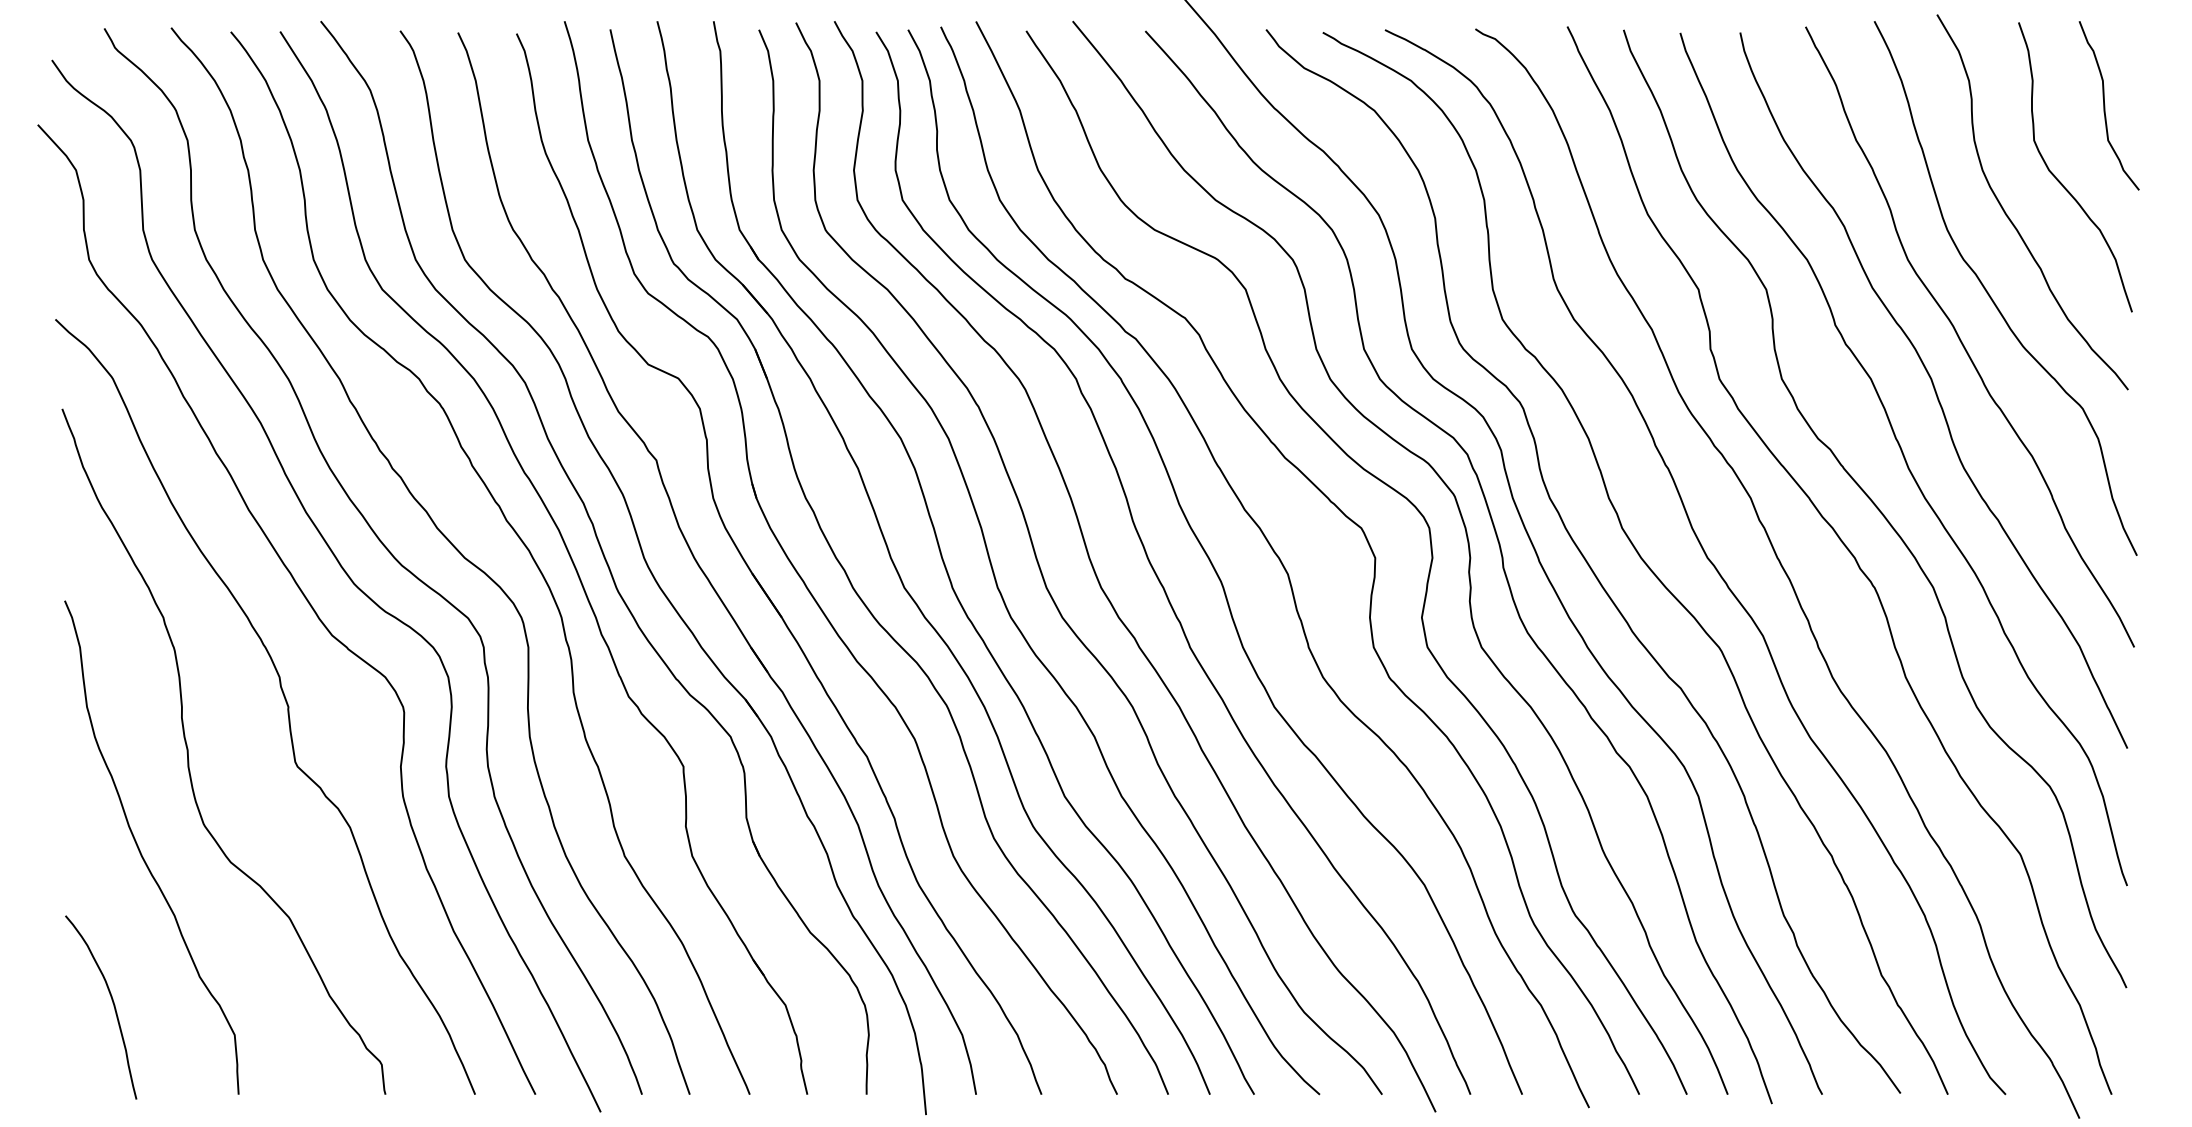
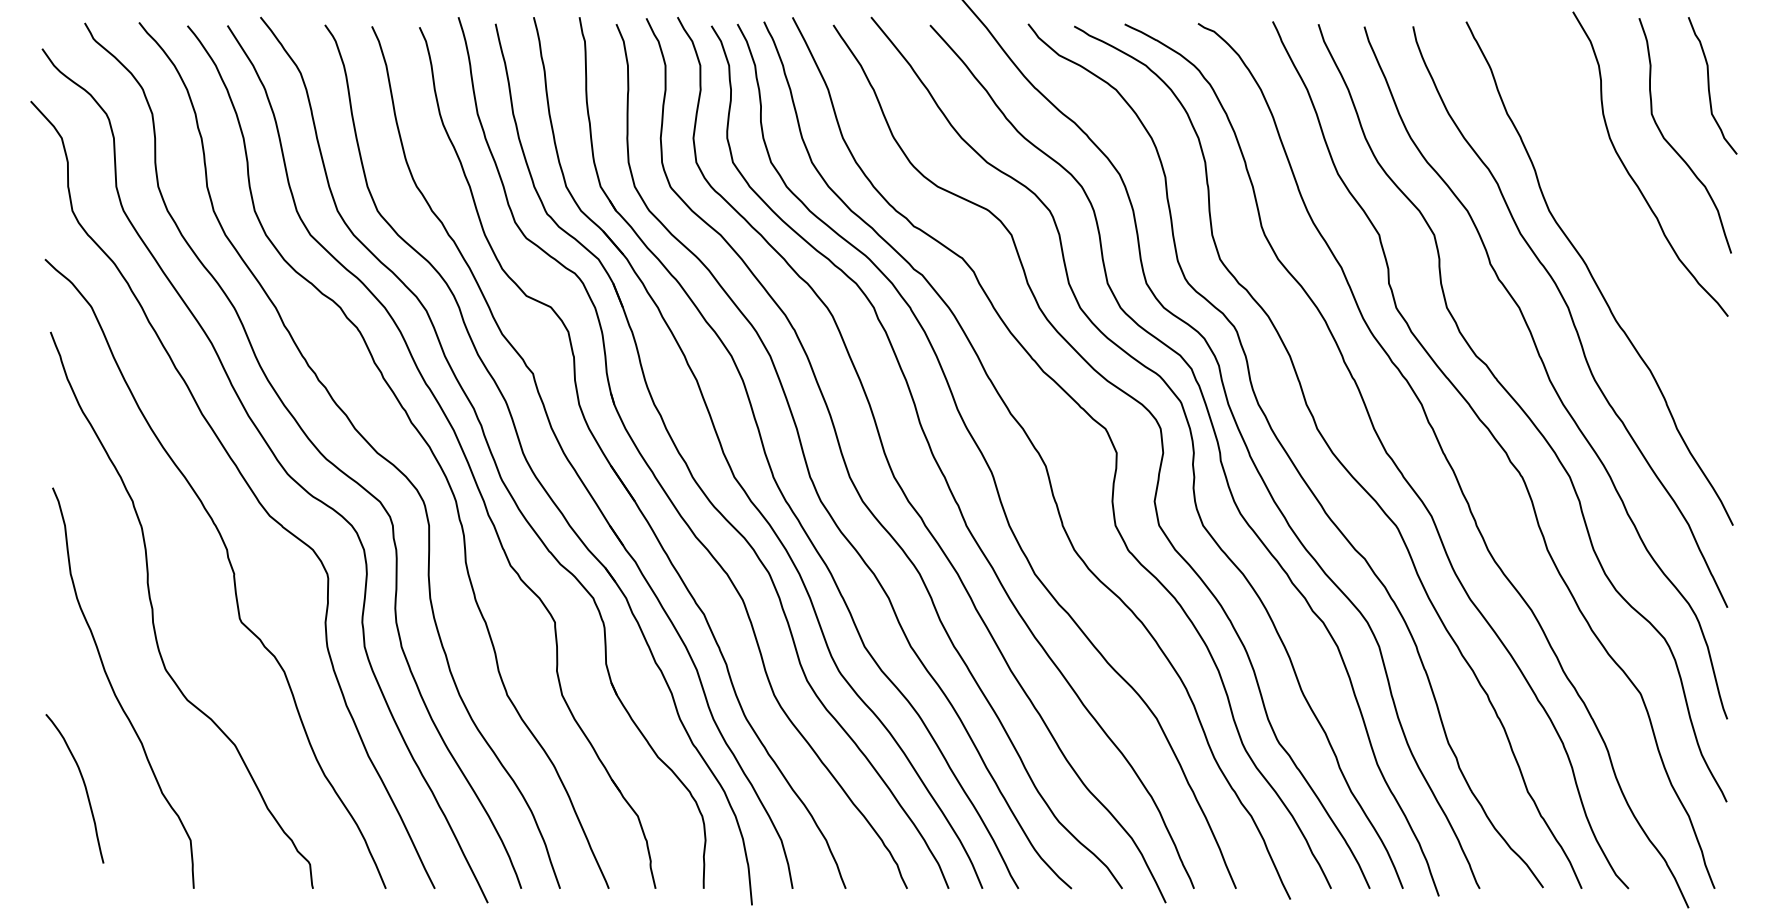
curve: (1992, 298) -> (1617, 242), removed
curve: (112, 1003) -> (84, 785), moved

